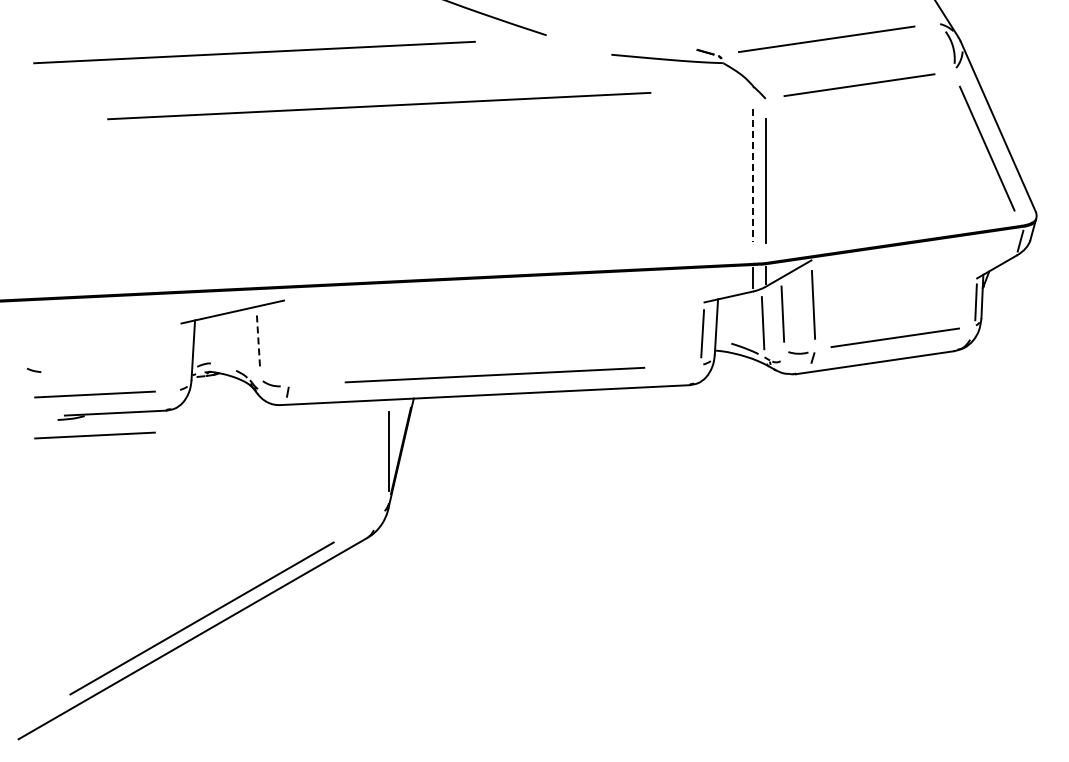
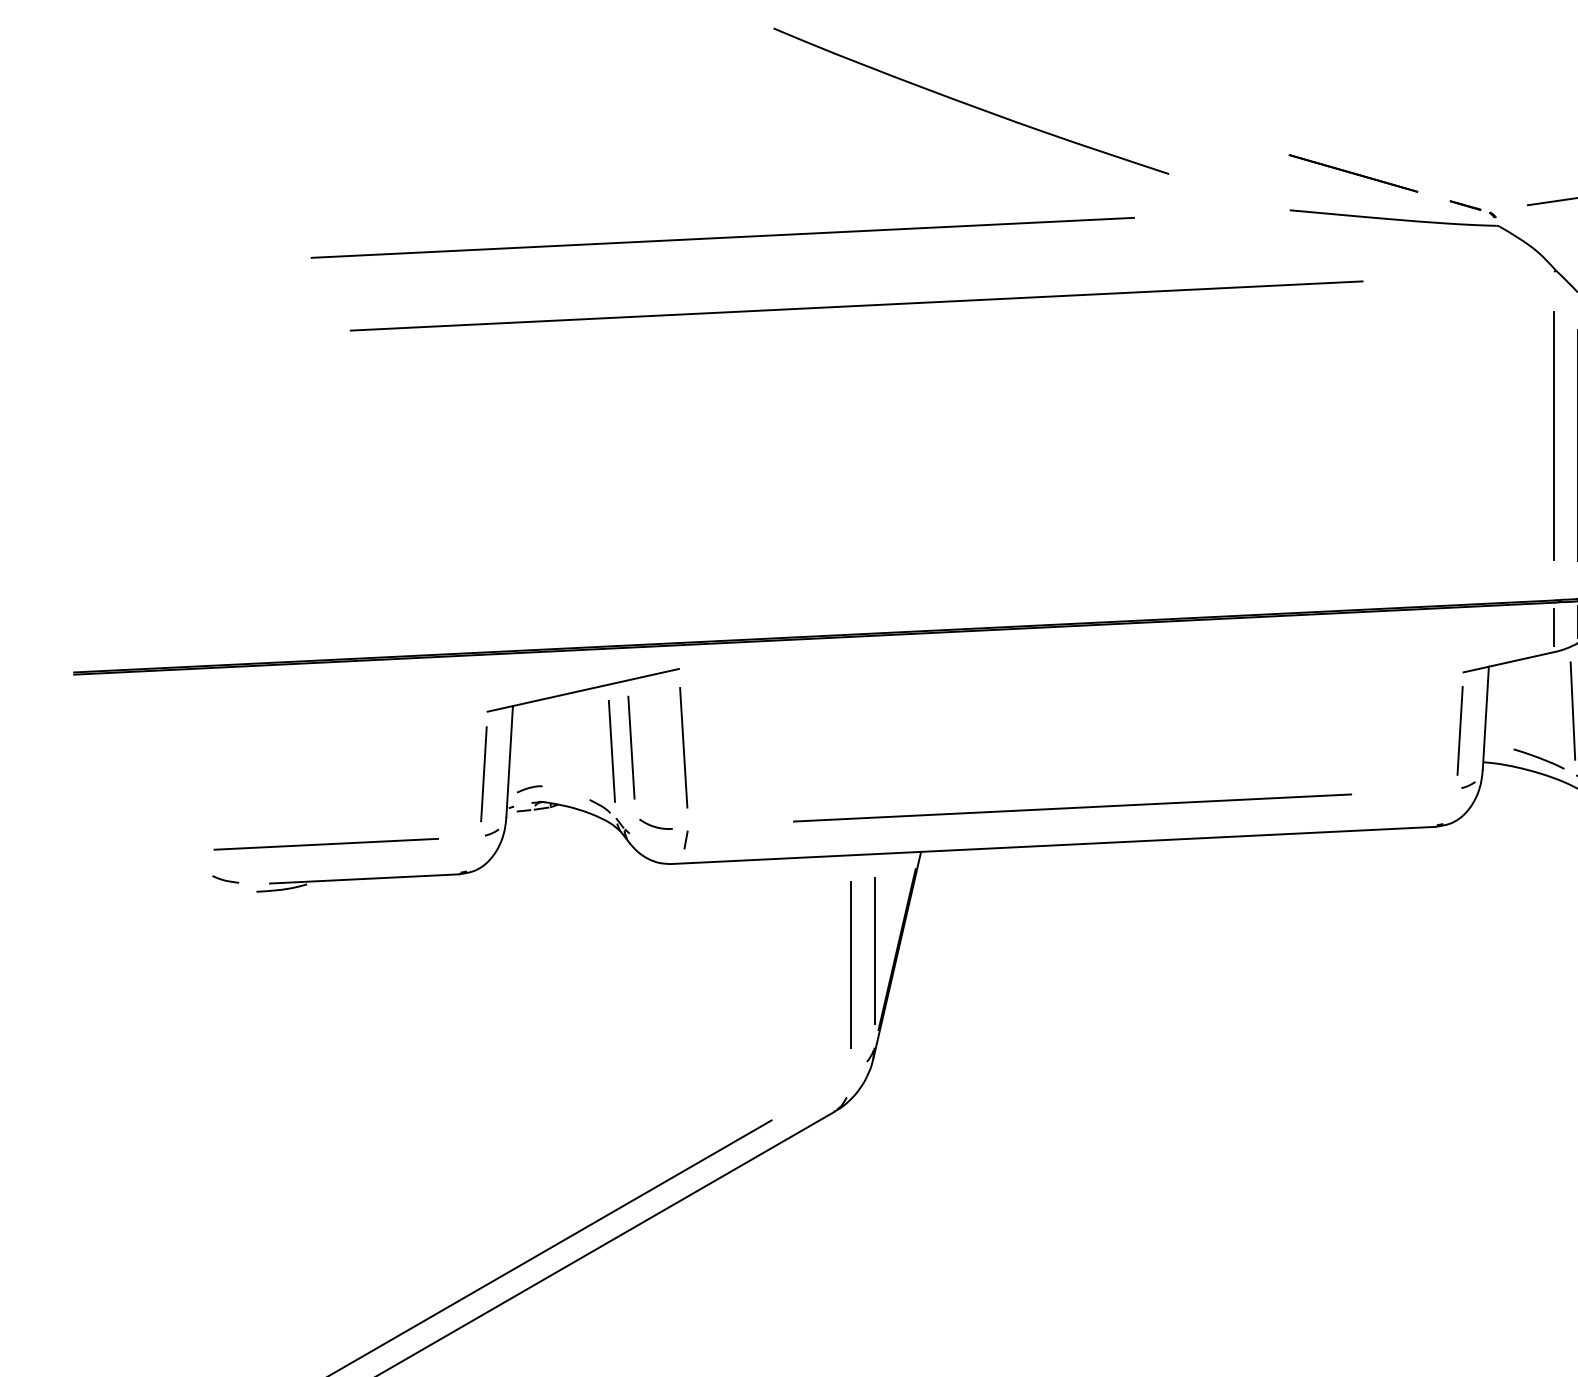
line: (645, 34) -> (1353, 172), added
line: (254, 52) -> (722, 237), moved
line: (753, 176) -> (1554, 437), dashed -> solid
line: (286, 342) -> (683, 747), added
line: (258, 343) -> (631, 749), dashed -> solid
line: (247, 344) -> (610, 750), added
line: (179, 356) -> (483, 773), added
curve: (32, 369) -> (222, 877), moved
line: (94, 435) -> (325, 920), removed
line: (376, 458) -> (851, 963), added

